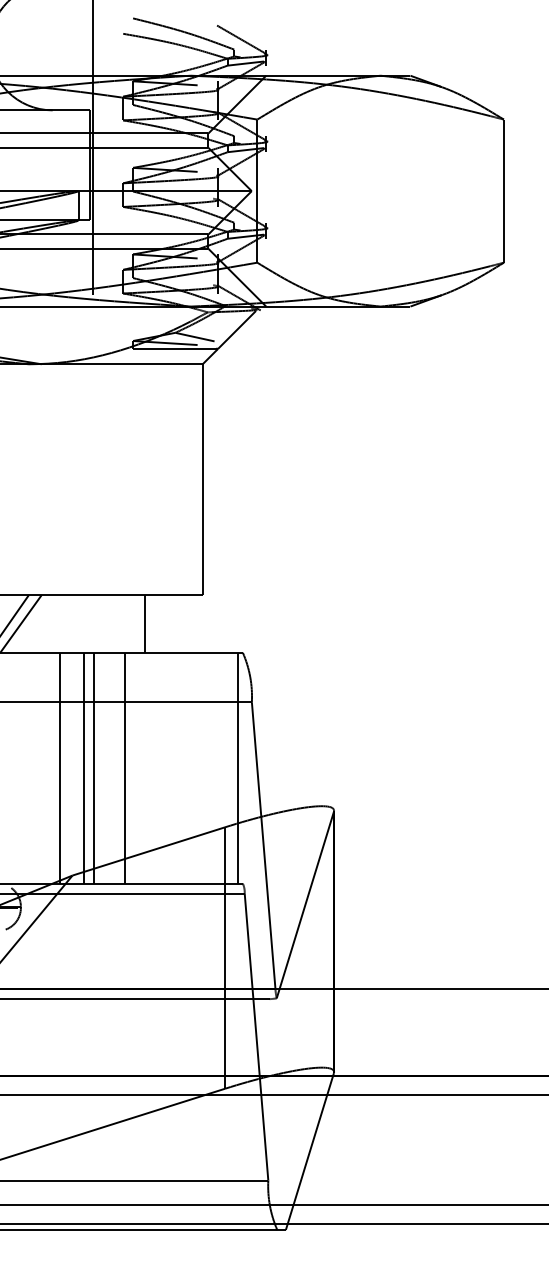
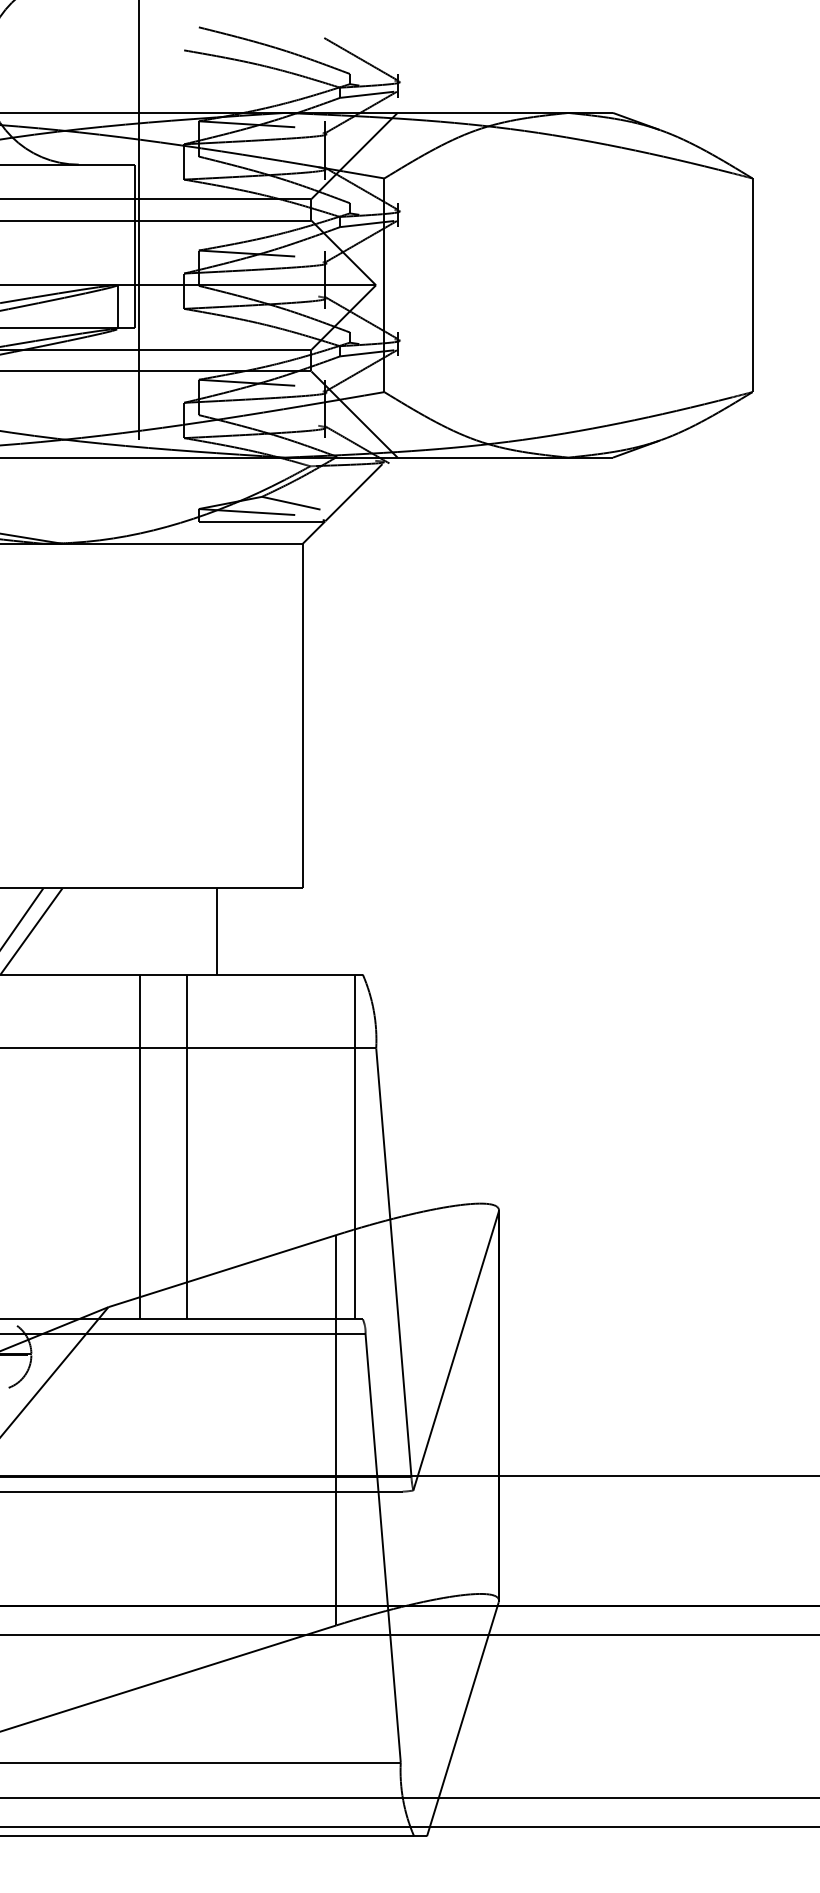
line: (59, 767) -> (88, 1145), removed
line: (83, 767) -> (124, 1145), removed

